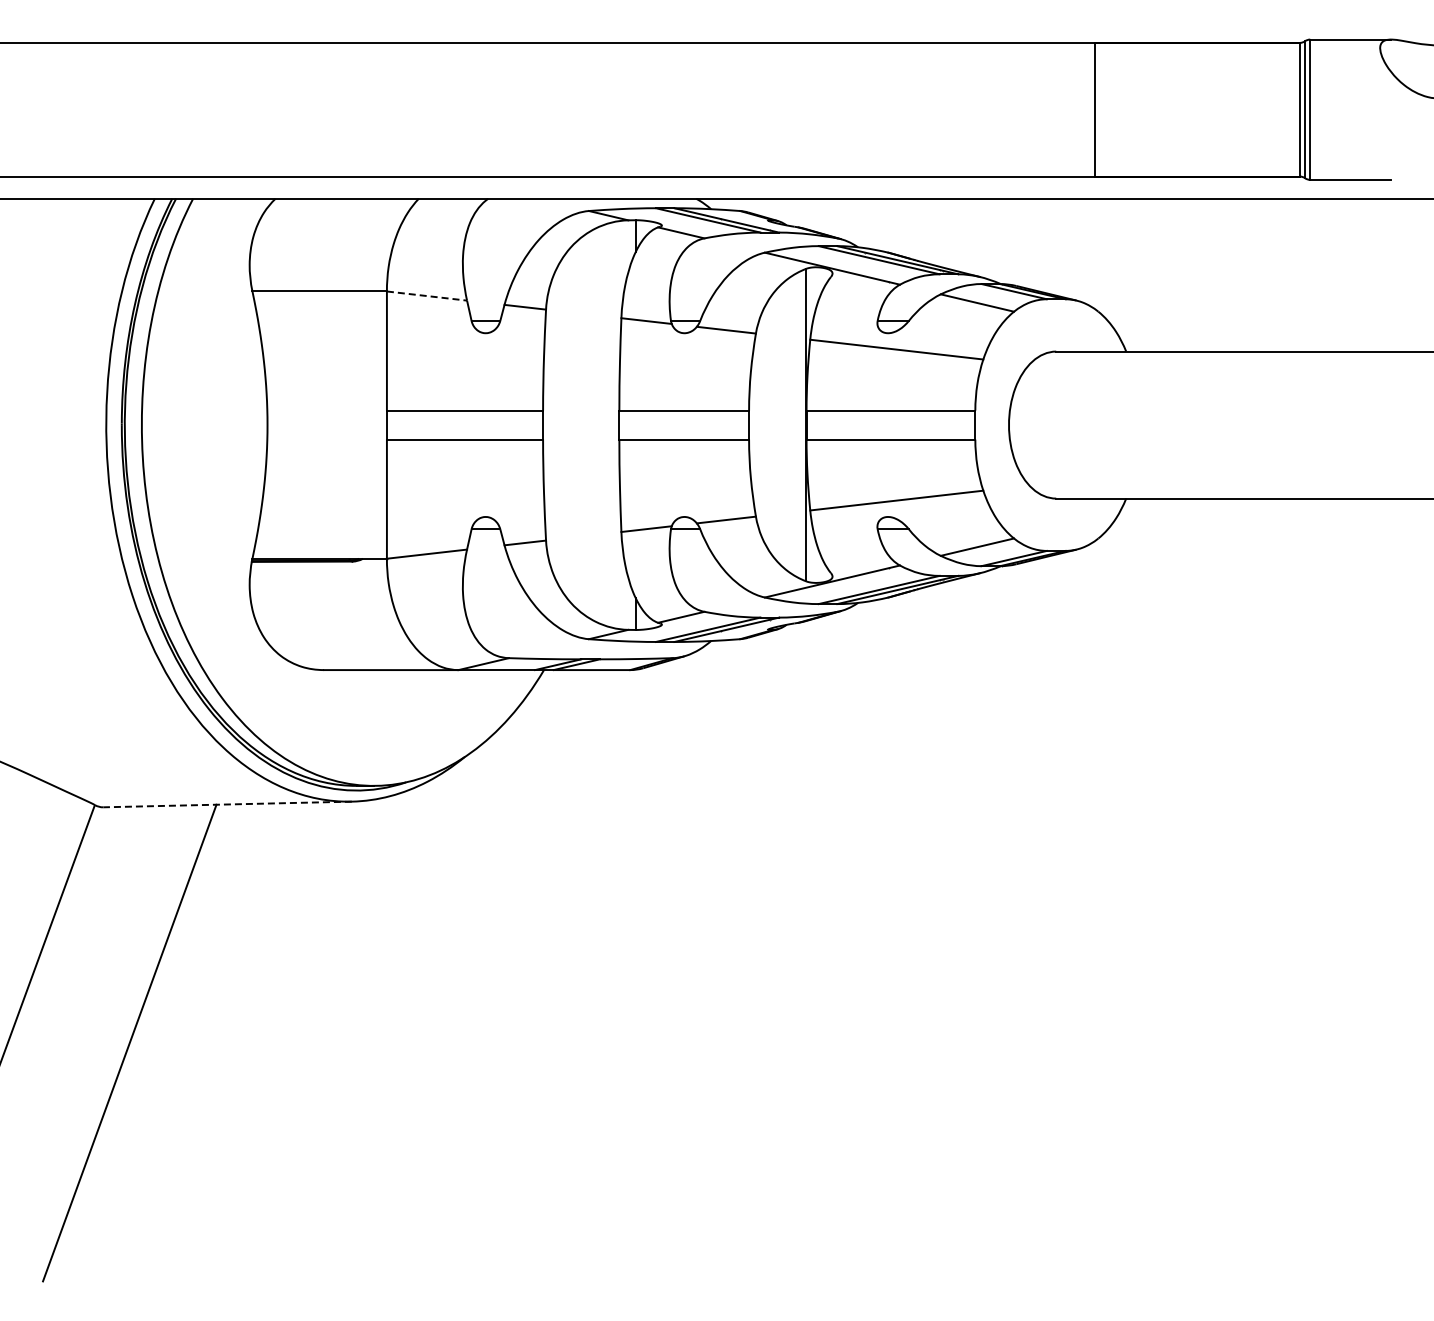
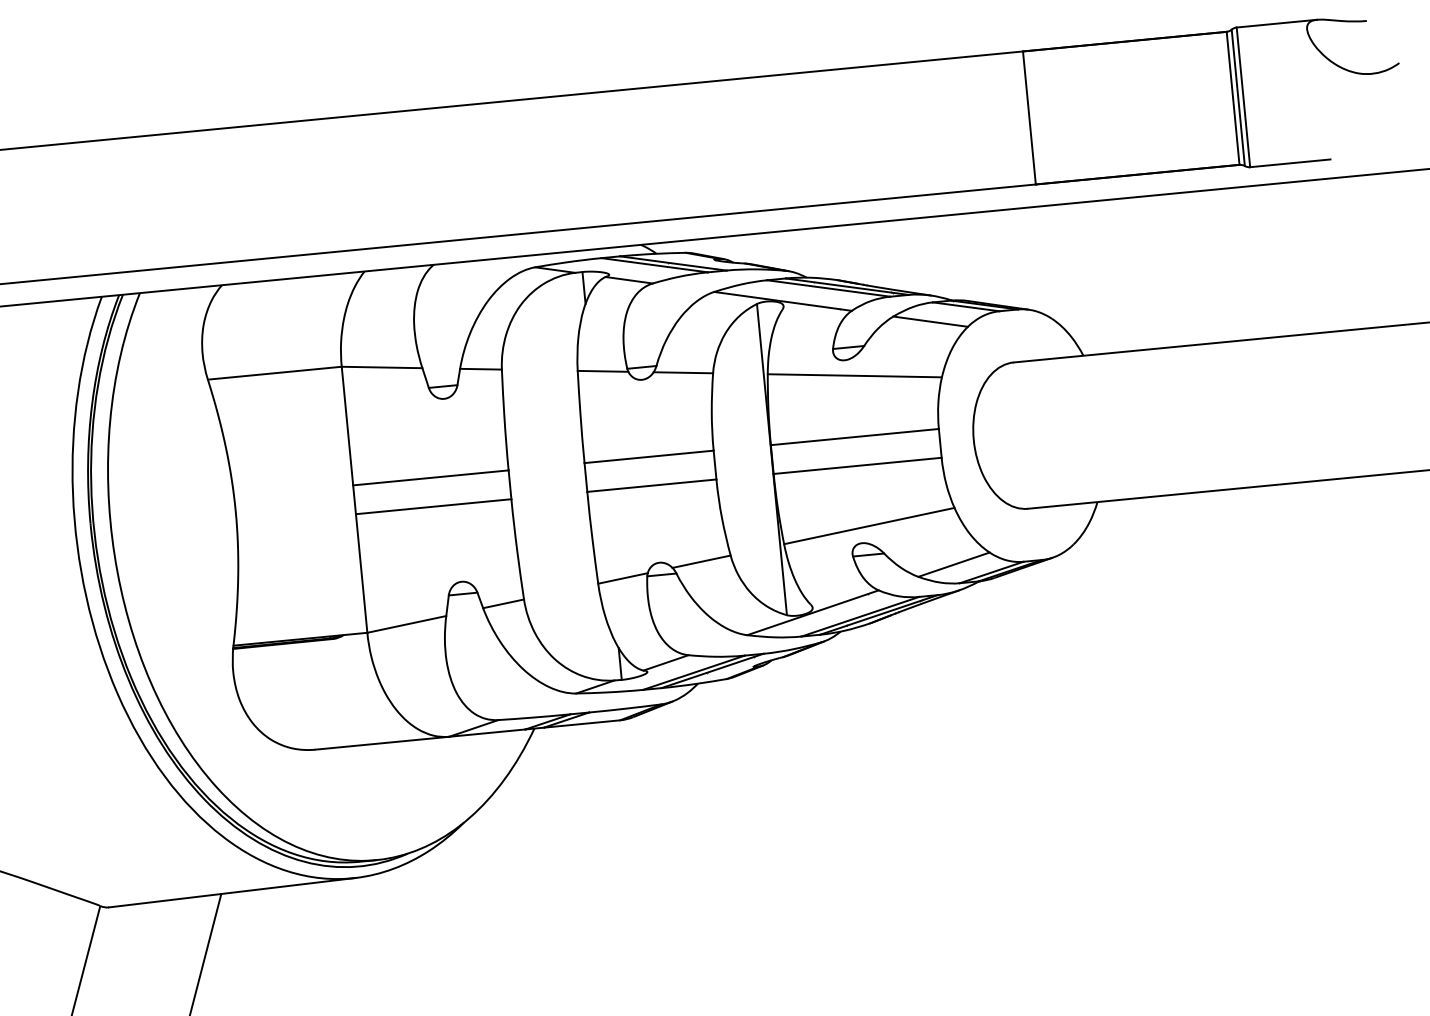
line: (427, 296) -> (382, 367), dashed -> solid
line: (227, 804) -> (232, 892), dashed -> solid

